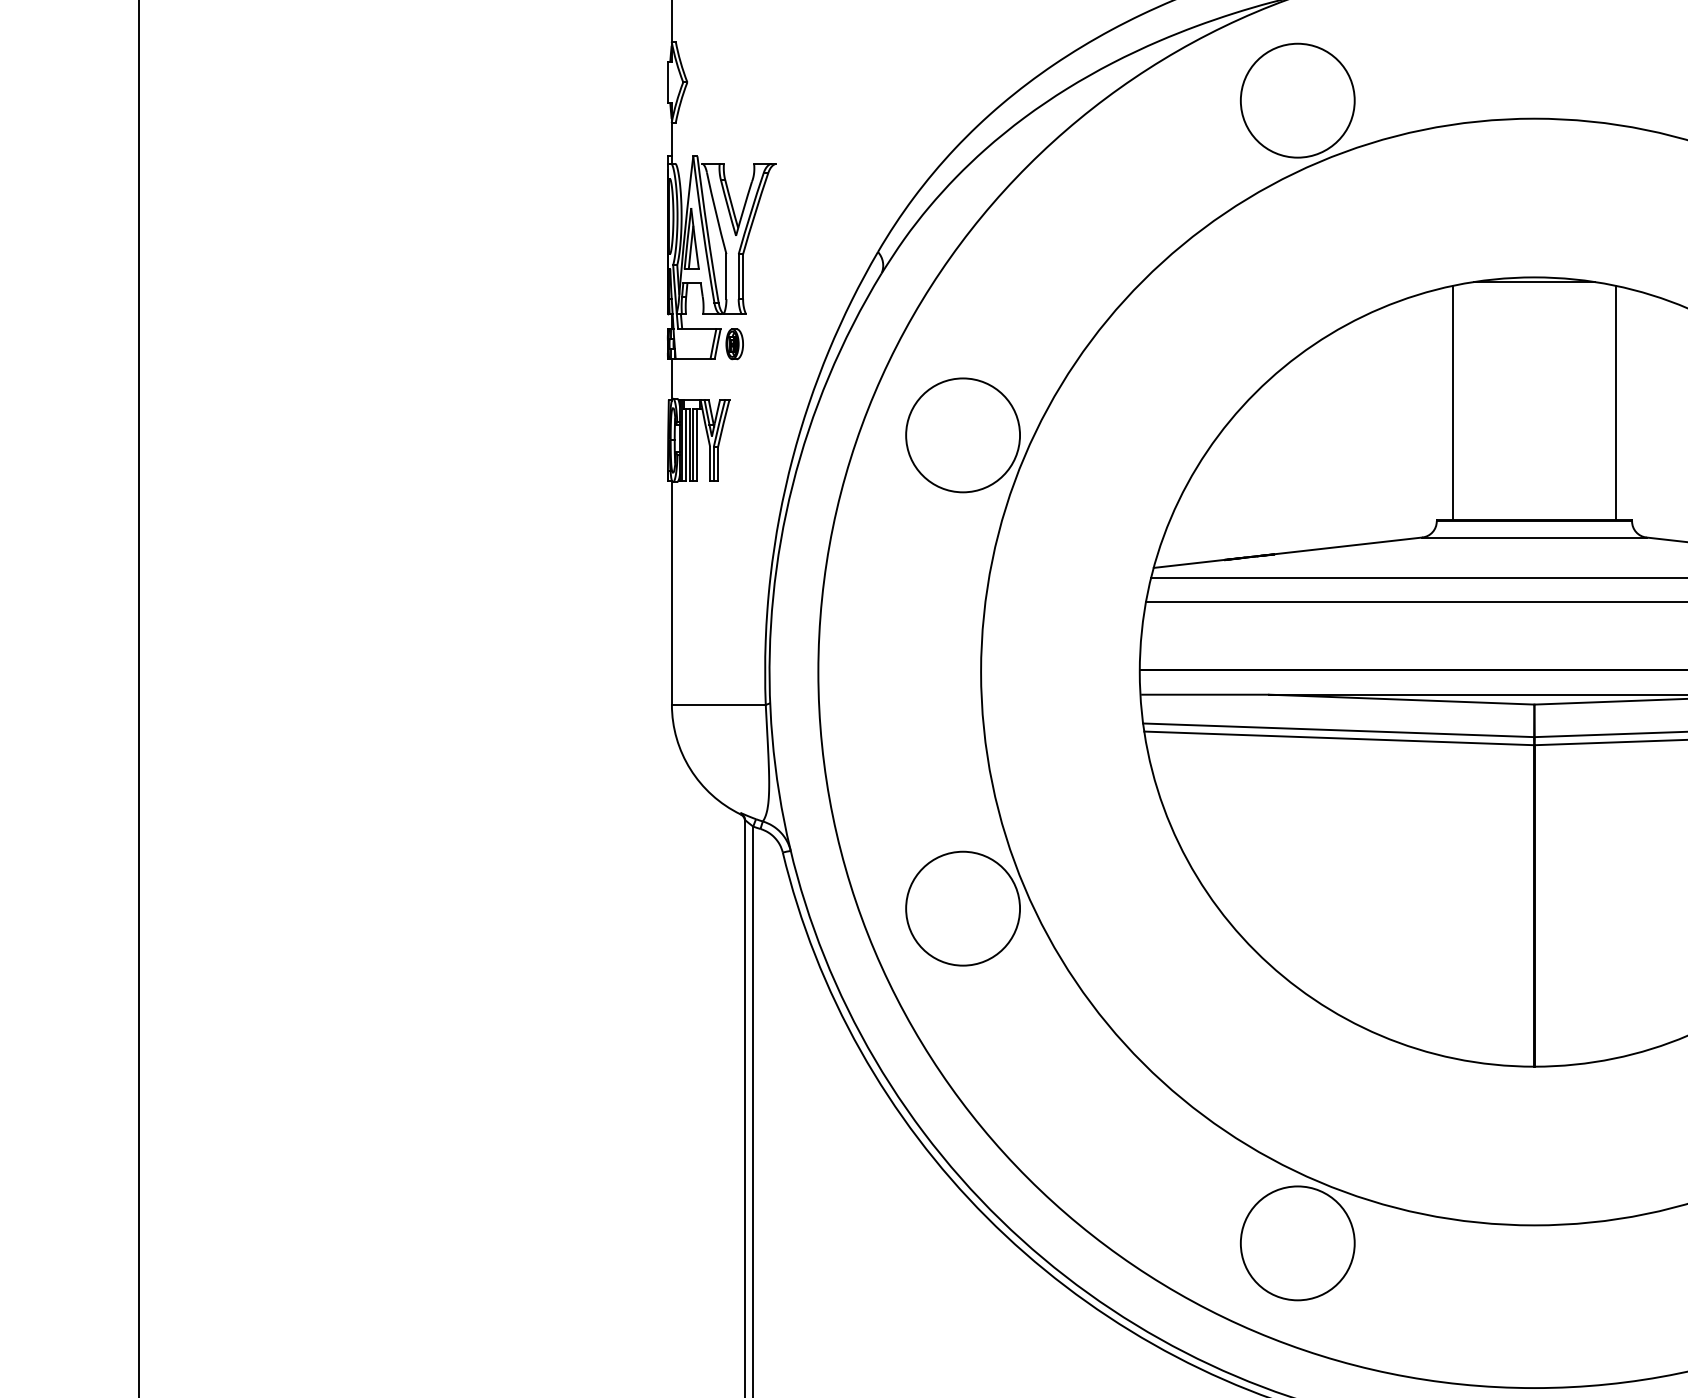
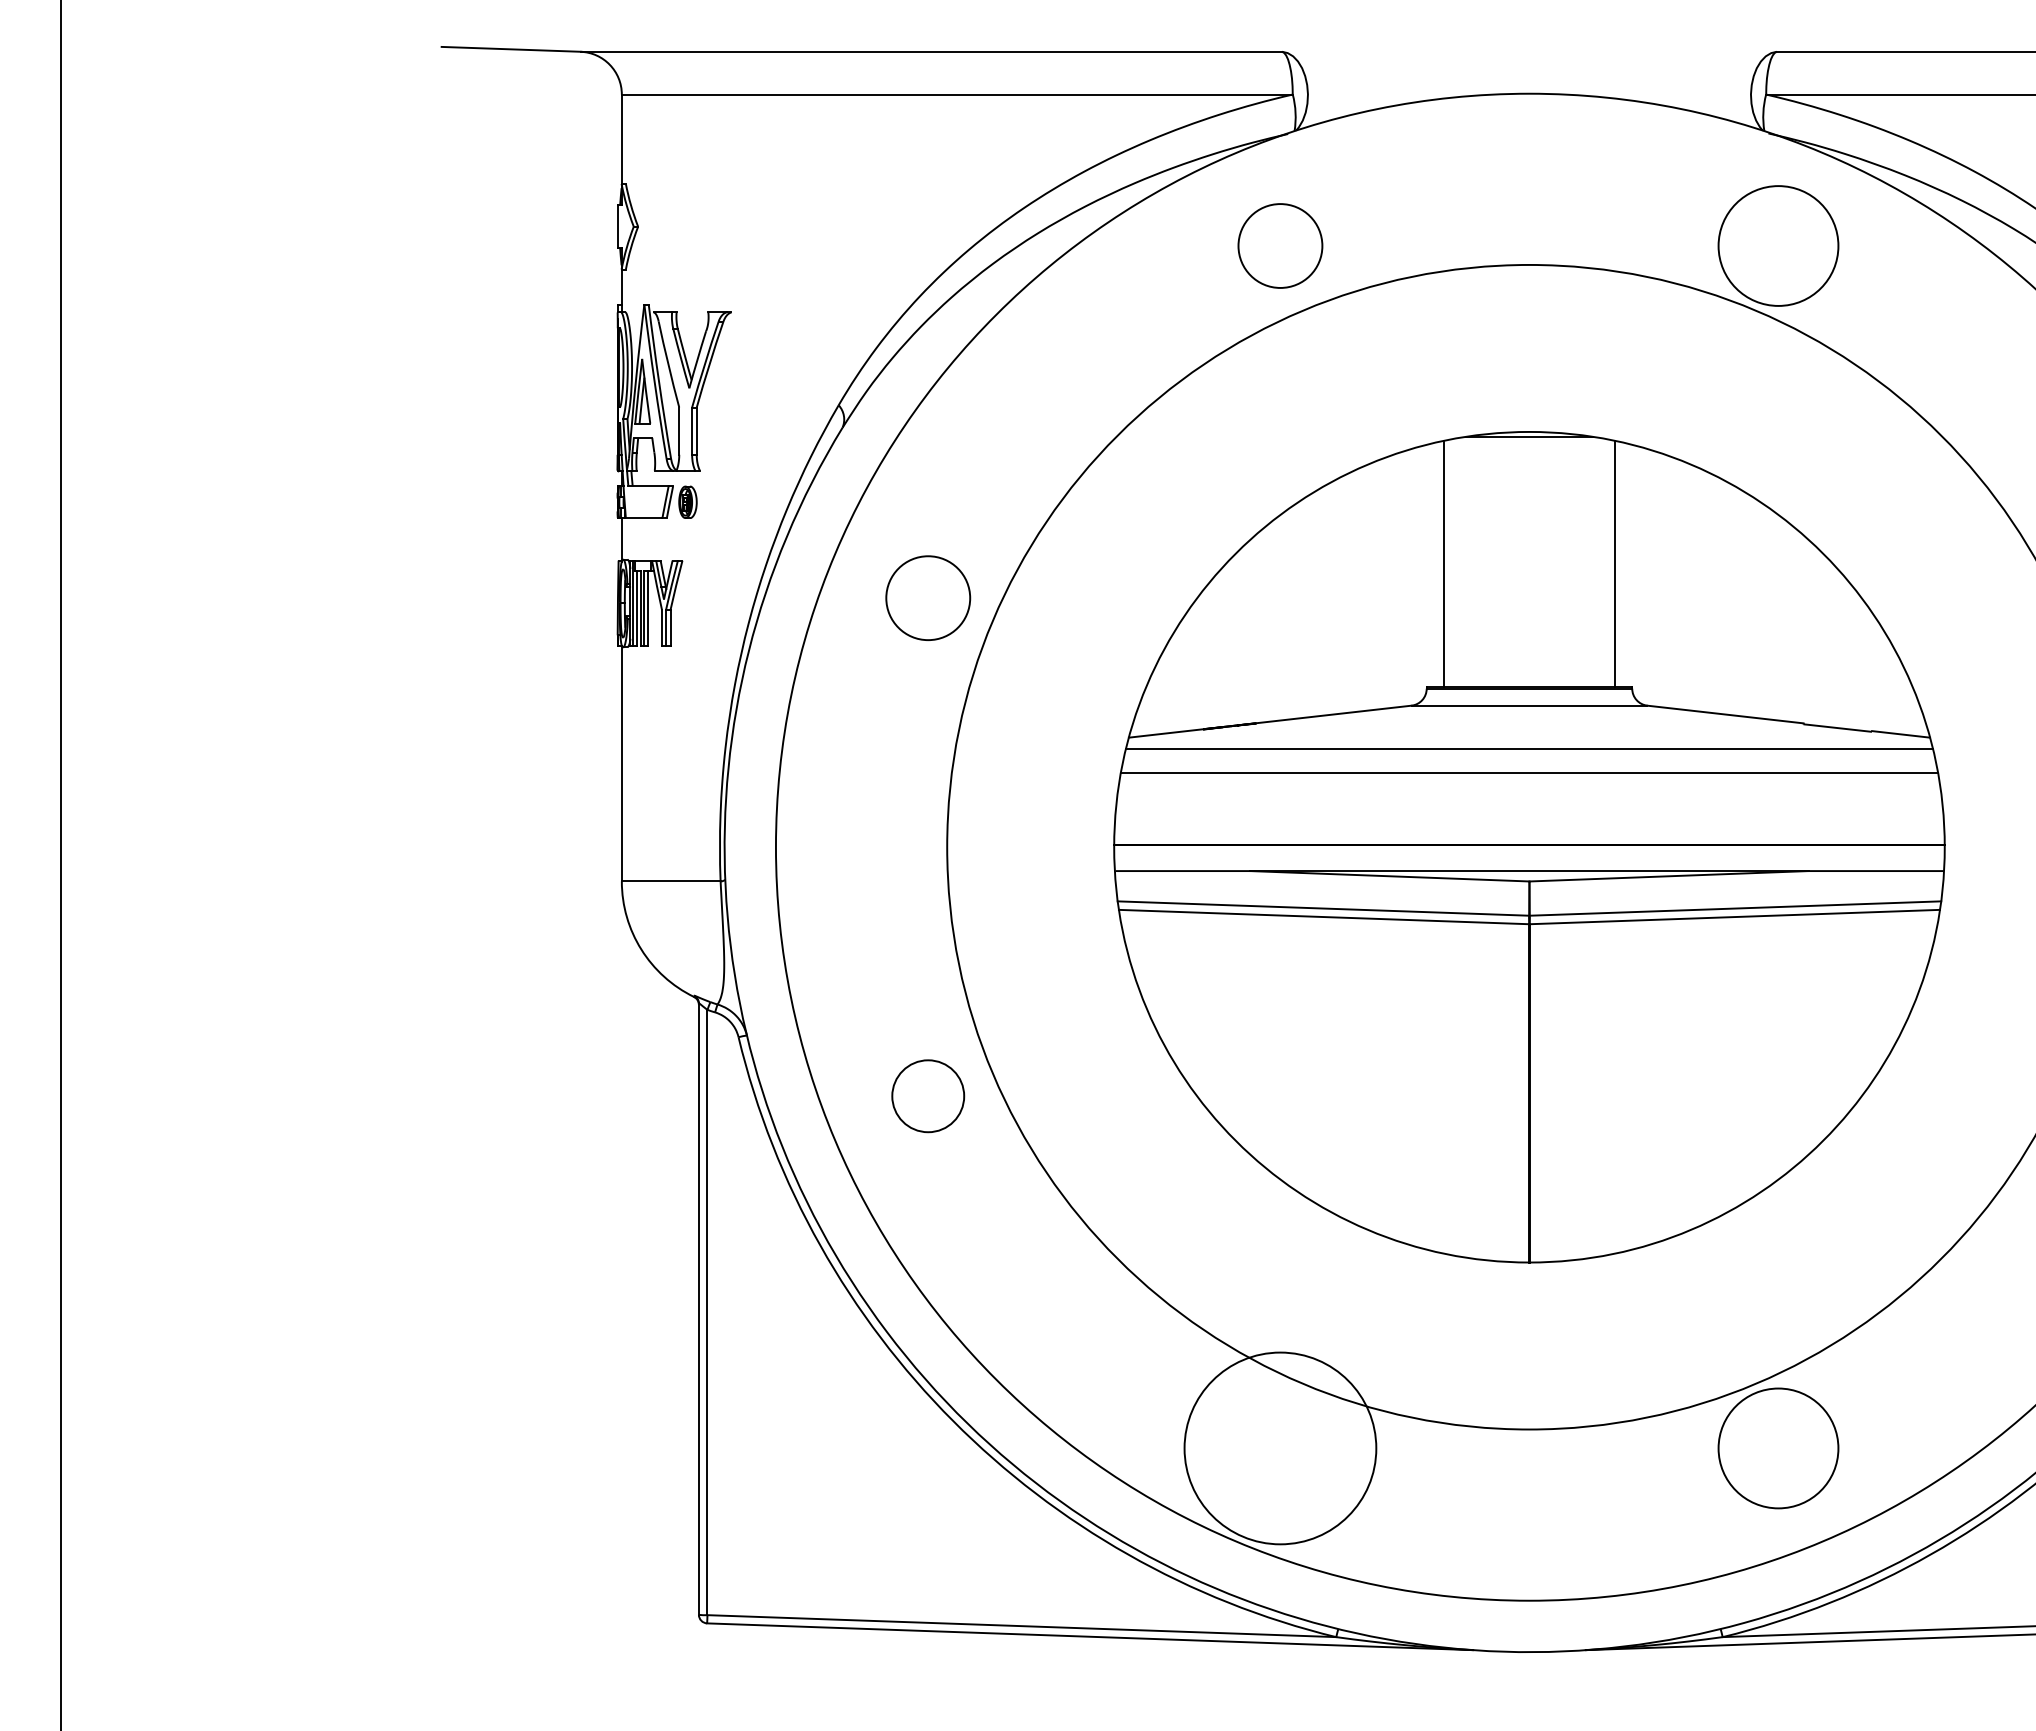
circle: (1297, 100) -> (1280, 245), size x0.7
circle: (963, 435) -> (928, 598), size x0.7
circle: (963, 908) -> (928, 1096), size x0.6
circle: (1297, 1243) -> (1280, 1448), size x1.6

